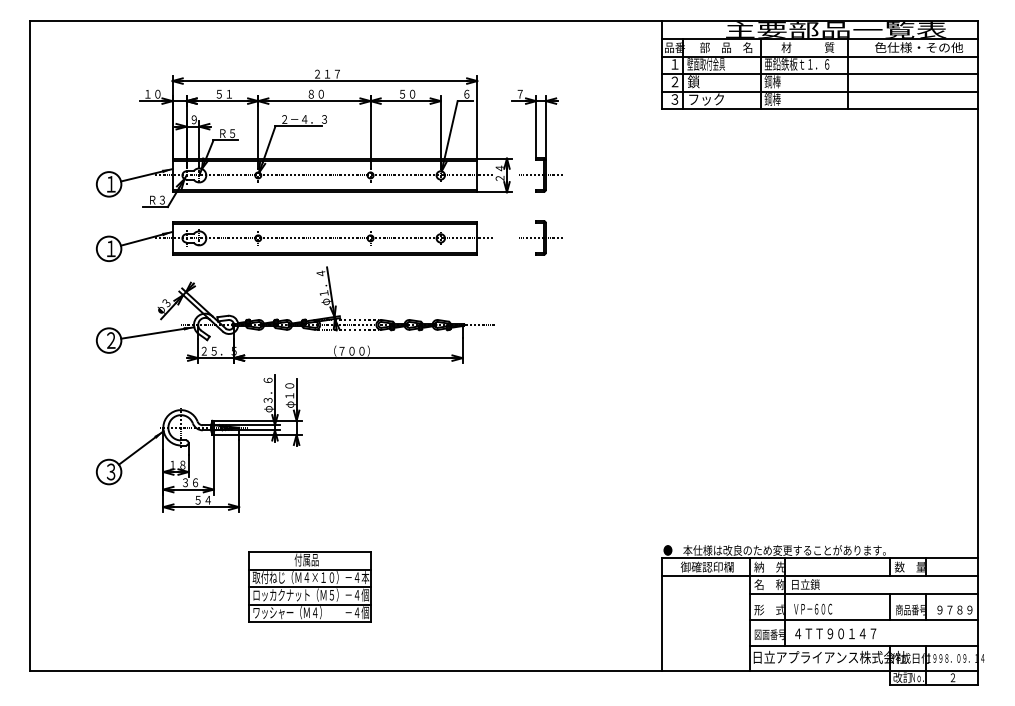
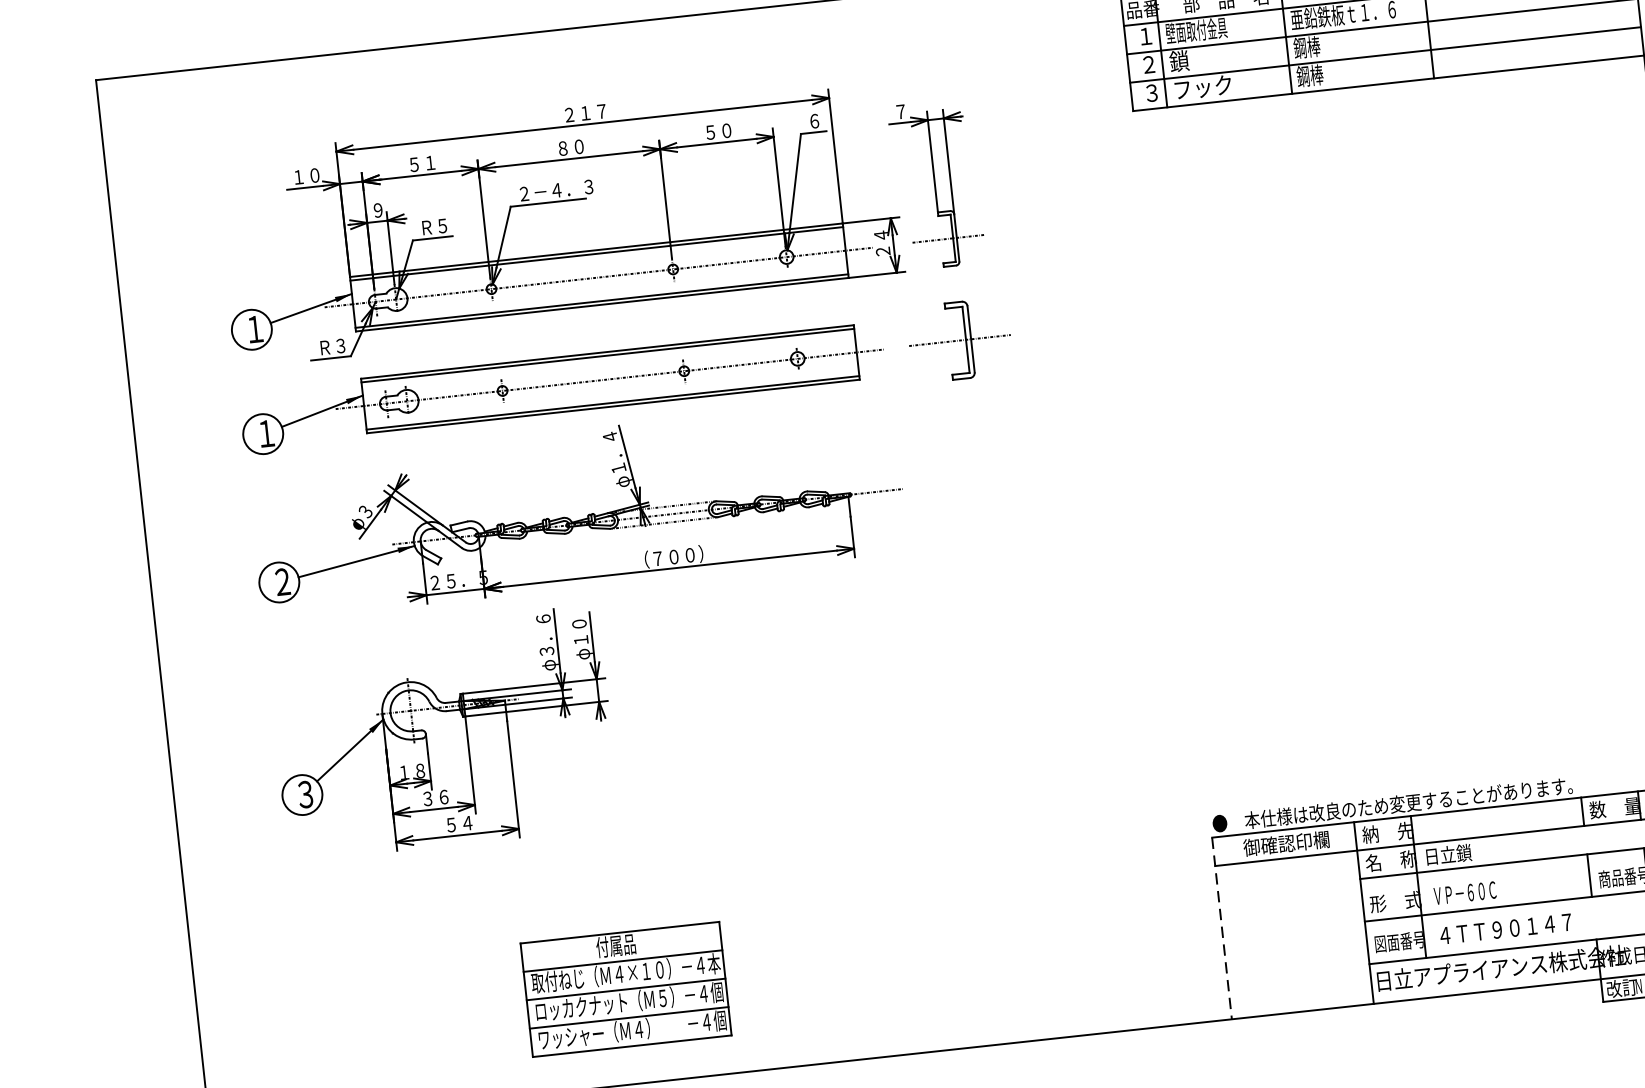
part: (540, 237) -> (958, 339), size x1.4
part: (309, 586) -> (625, 988), moved
line: (662, 615) -> (1222, 929), solid -> dashed

